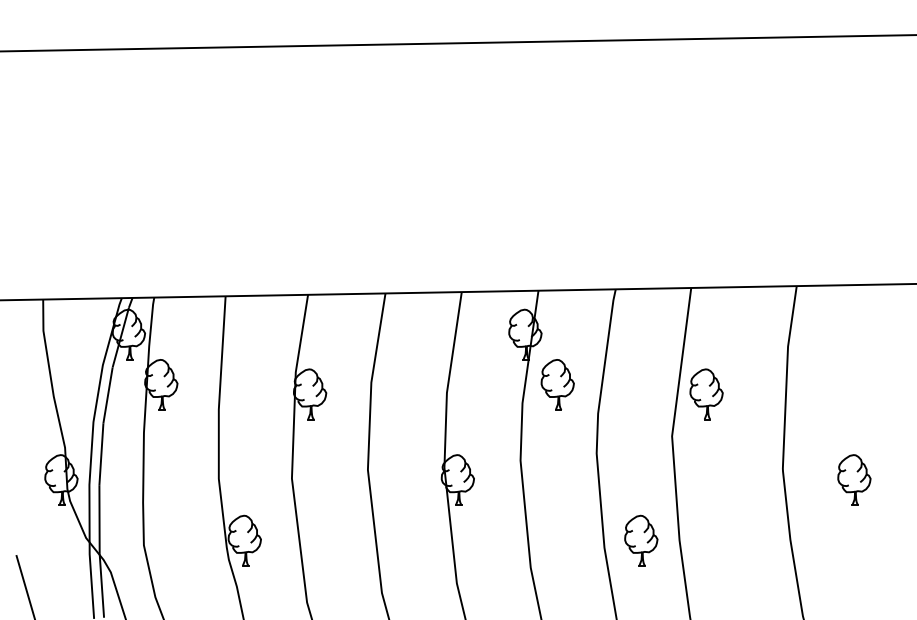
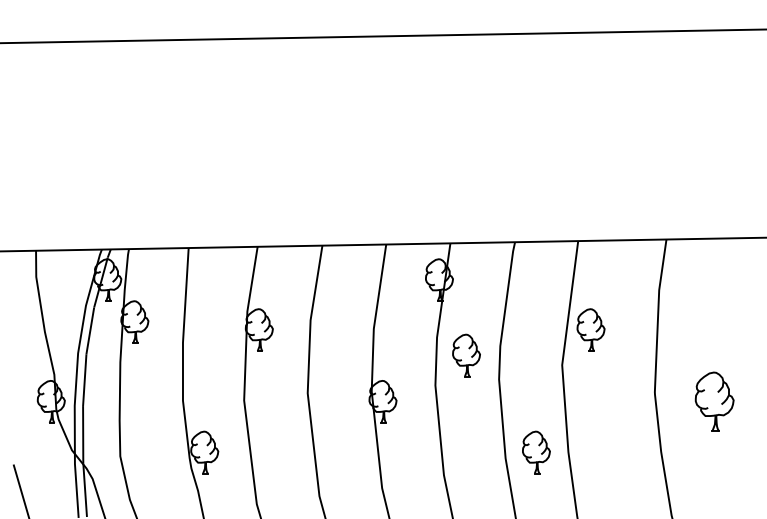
part: (557, 384) -> (466, 355), moved
part: (854, 479) -> (714, 401), size x1.4

